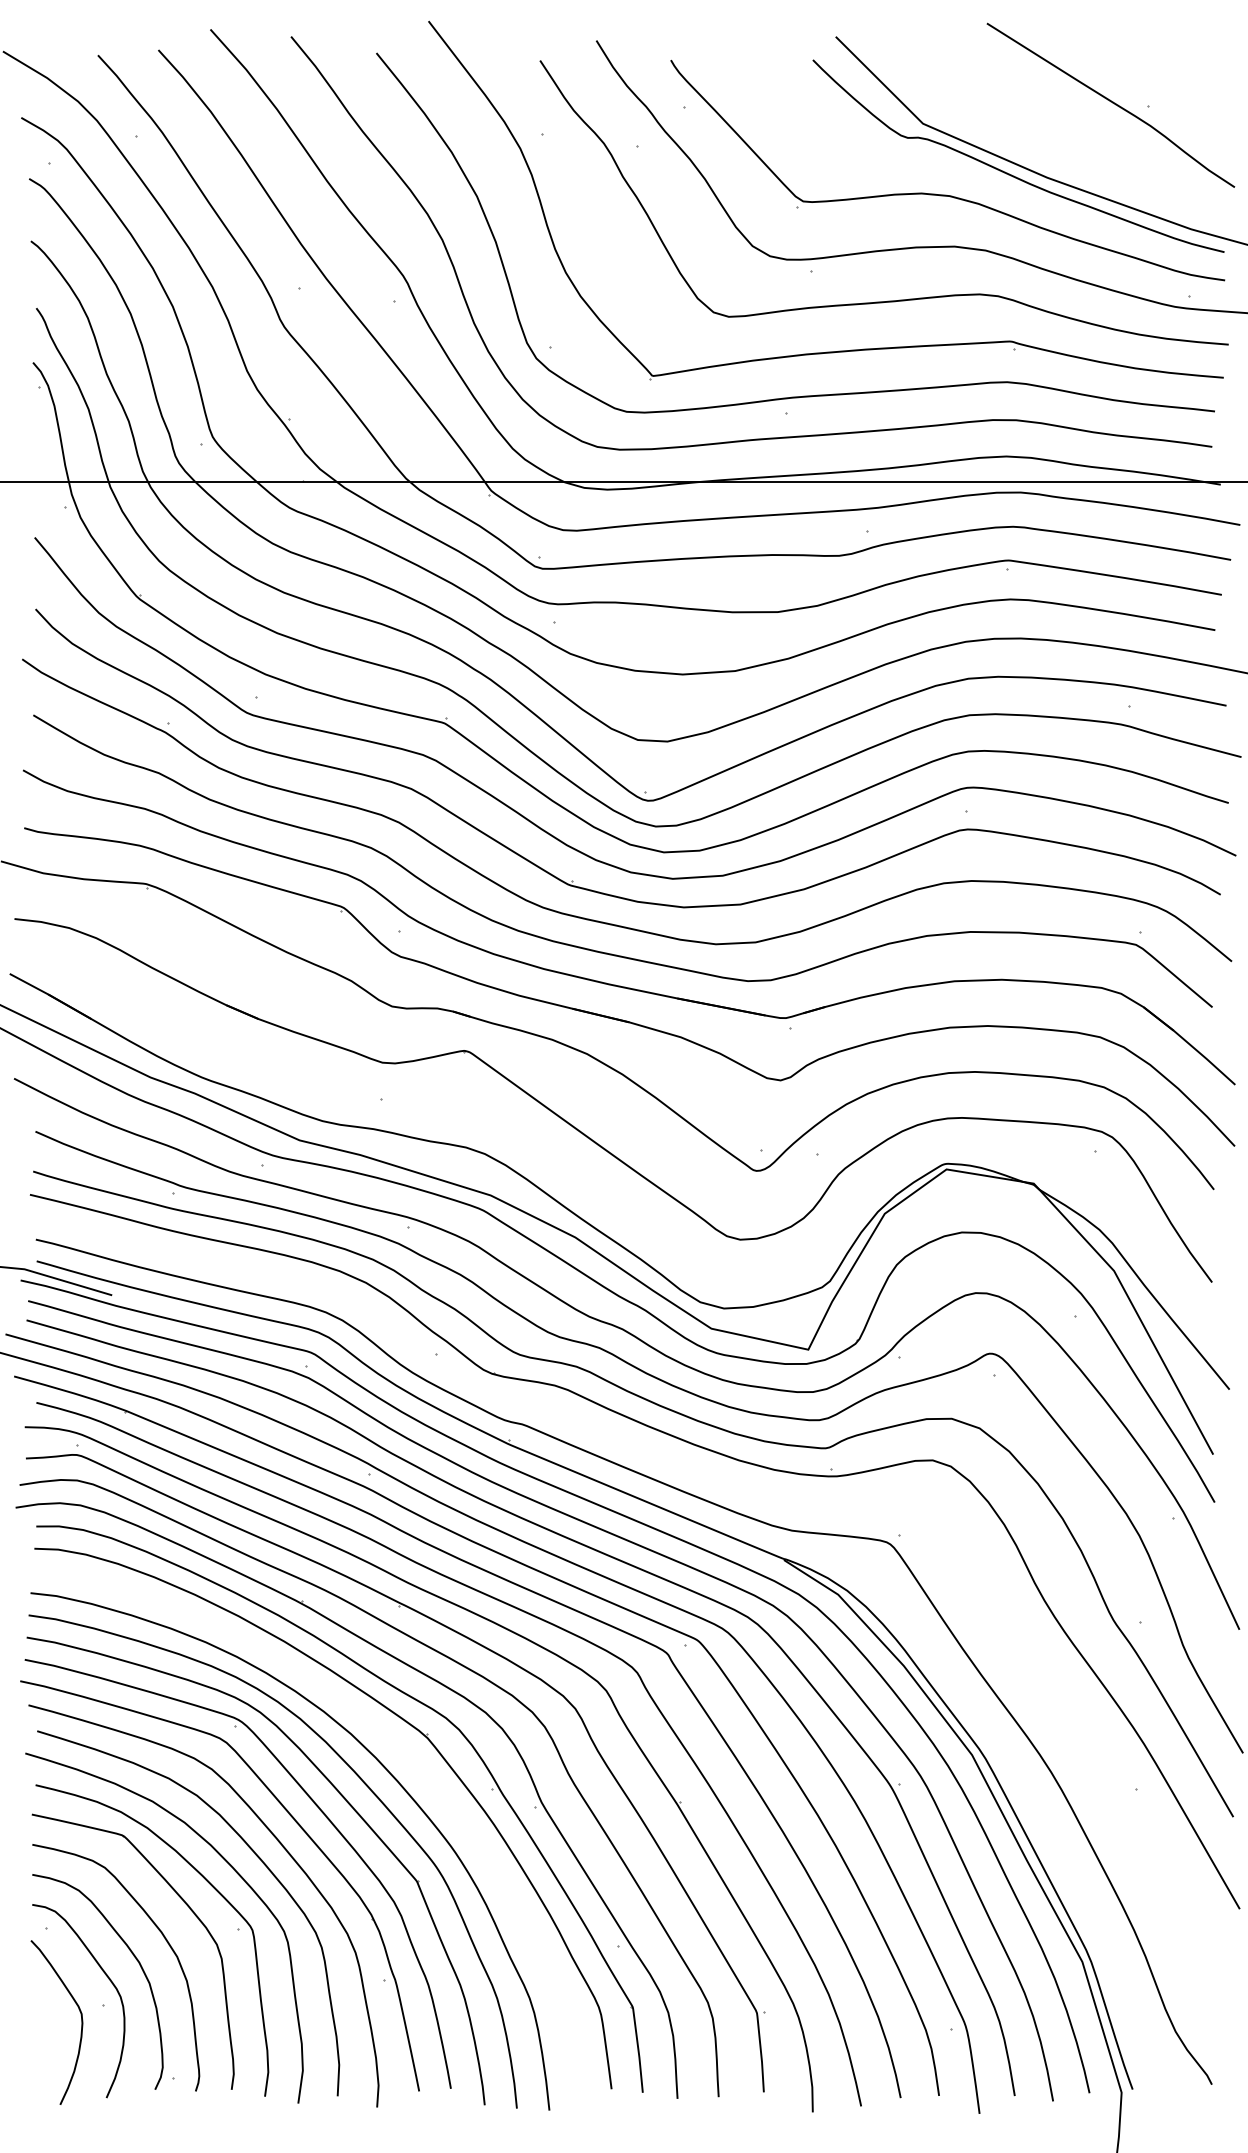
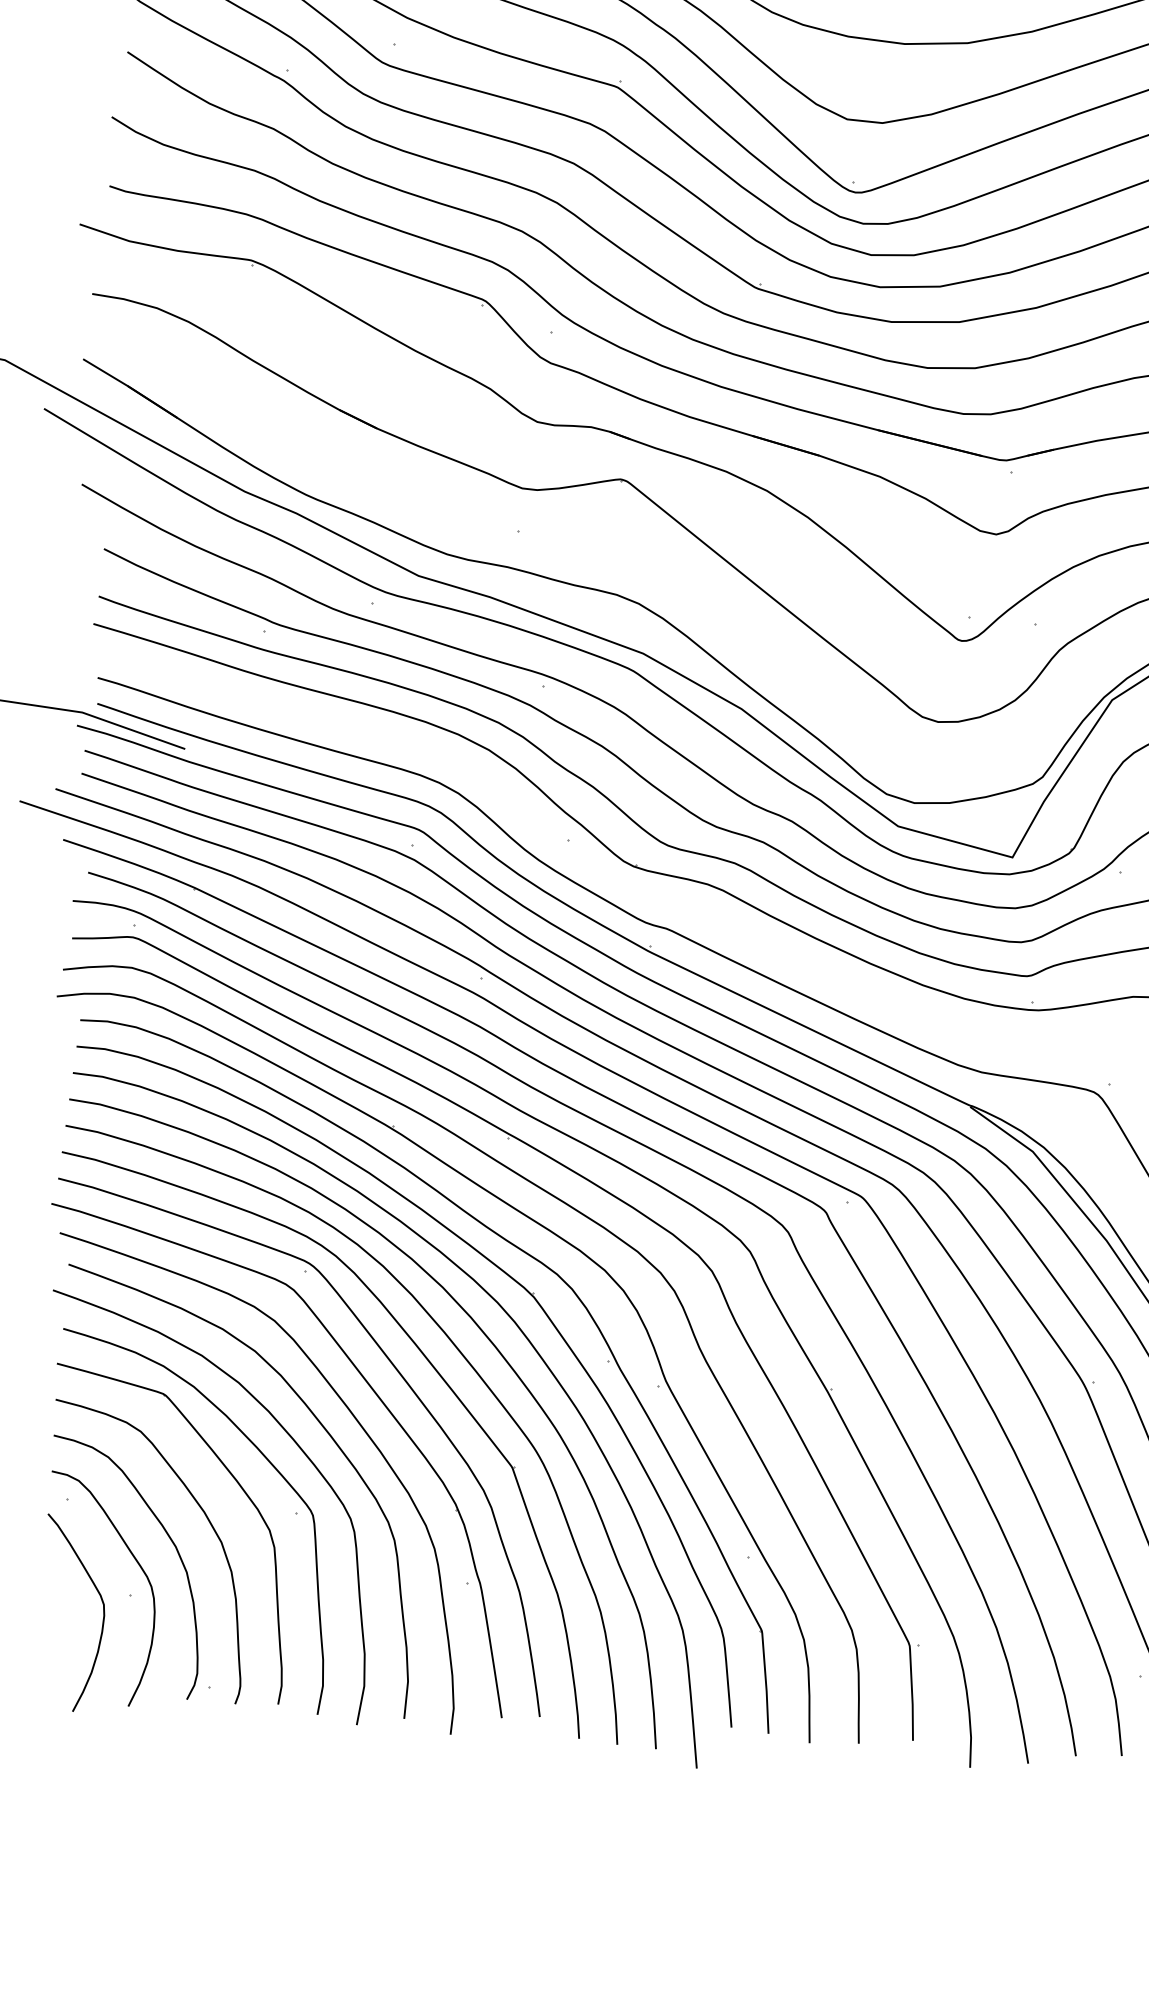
curve: (394, 1743) -> (494, 1301), added

